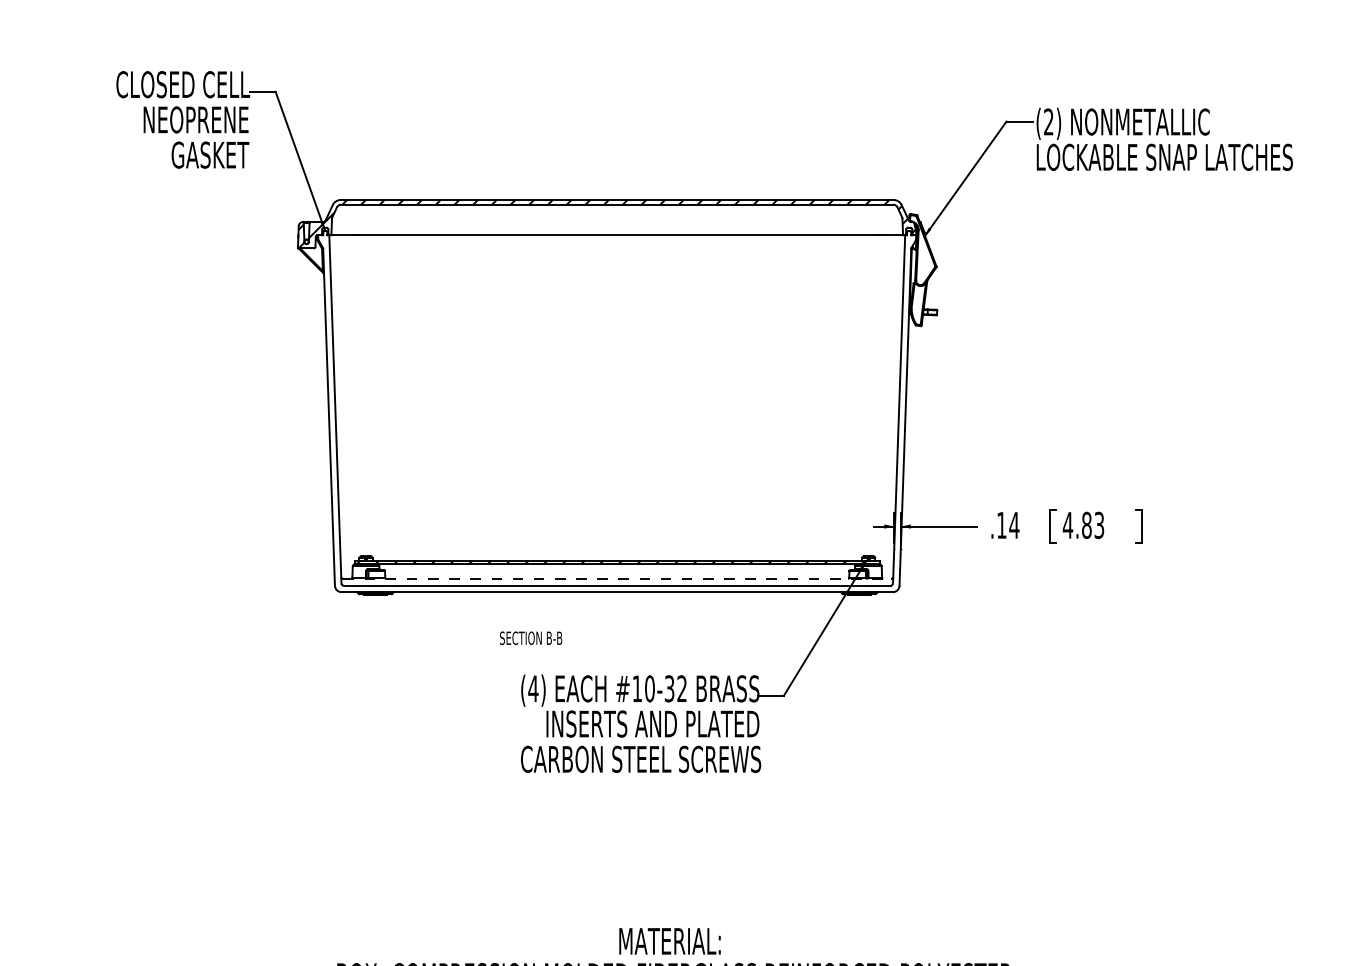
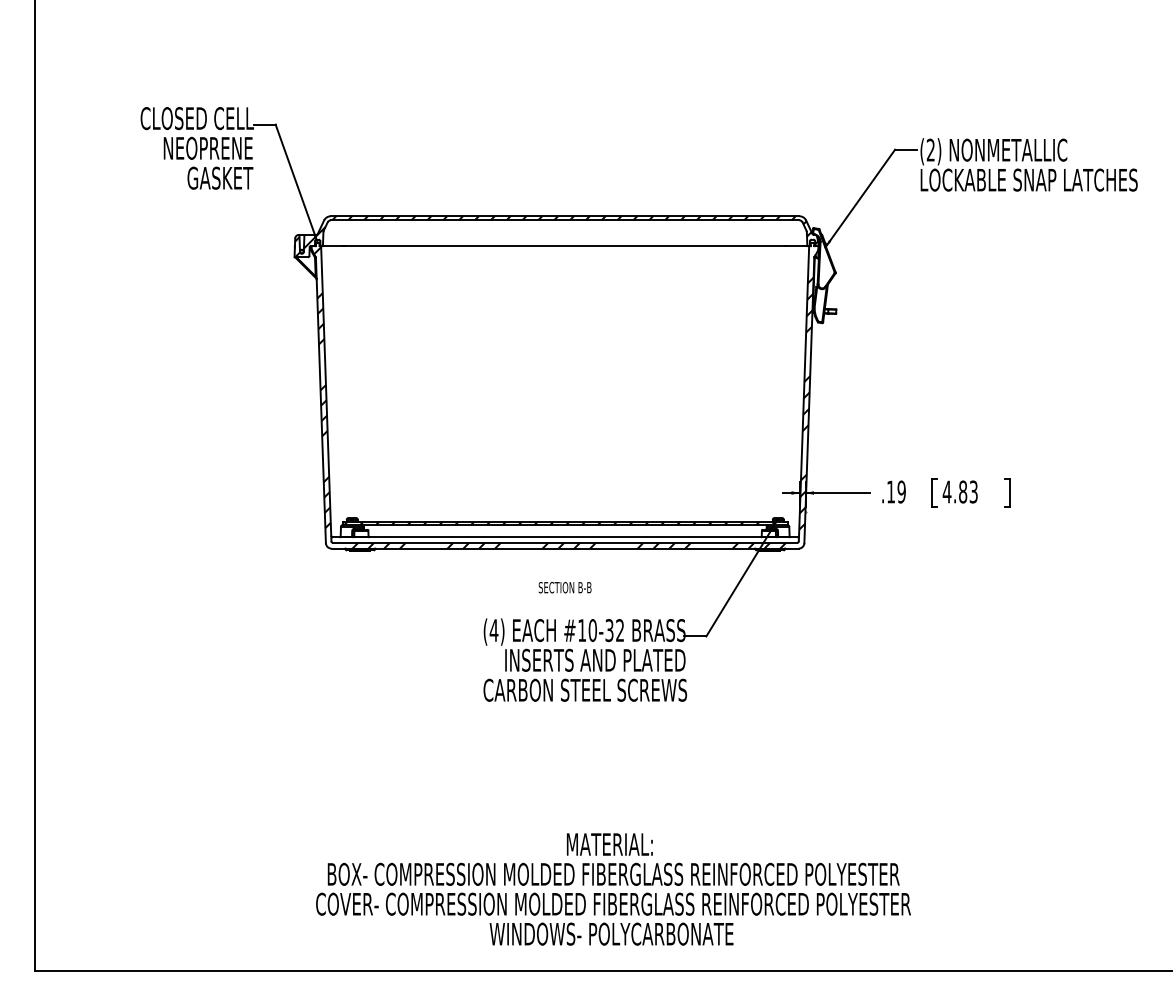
hatch: (615, 413) -> (563, 397), added
text: (1014, 524) -> (901, 491), .14 -> .19
line: (617, 579) -> (565, 537), dashed -> solid
text: (530, 638) -> (564, 587), moved

